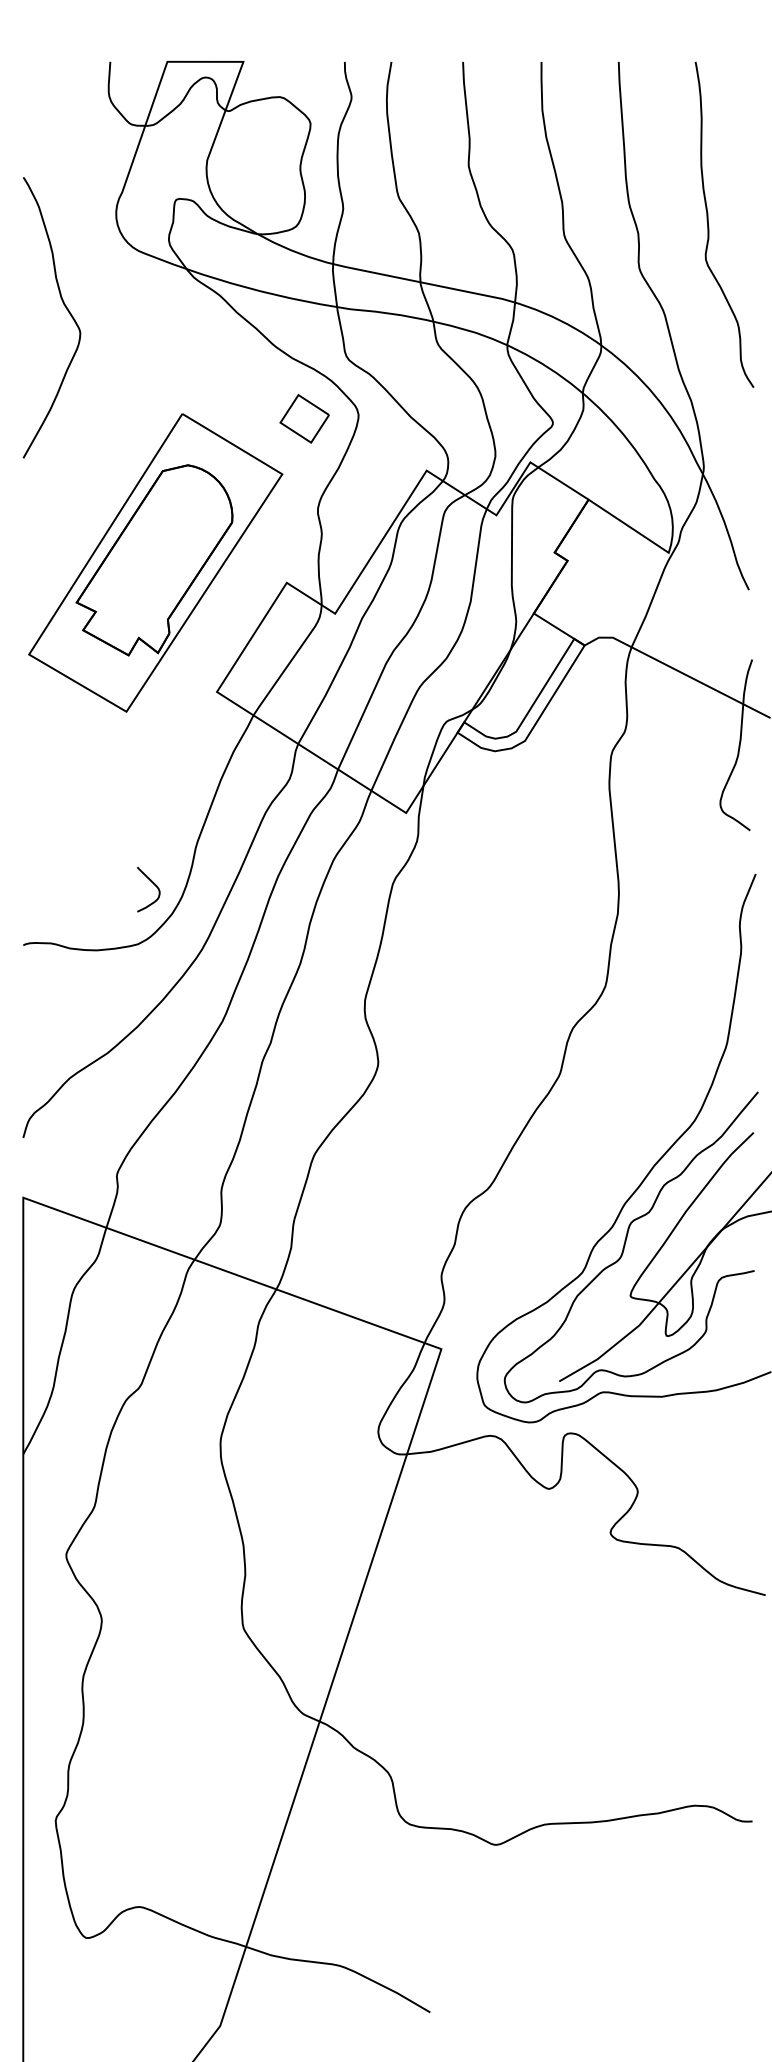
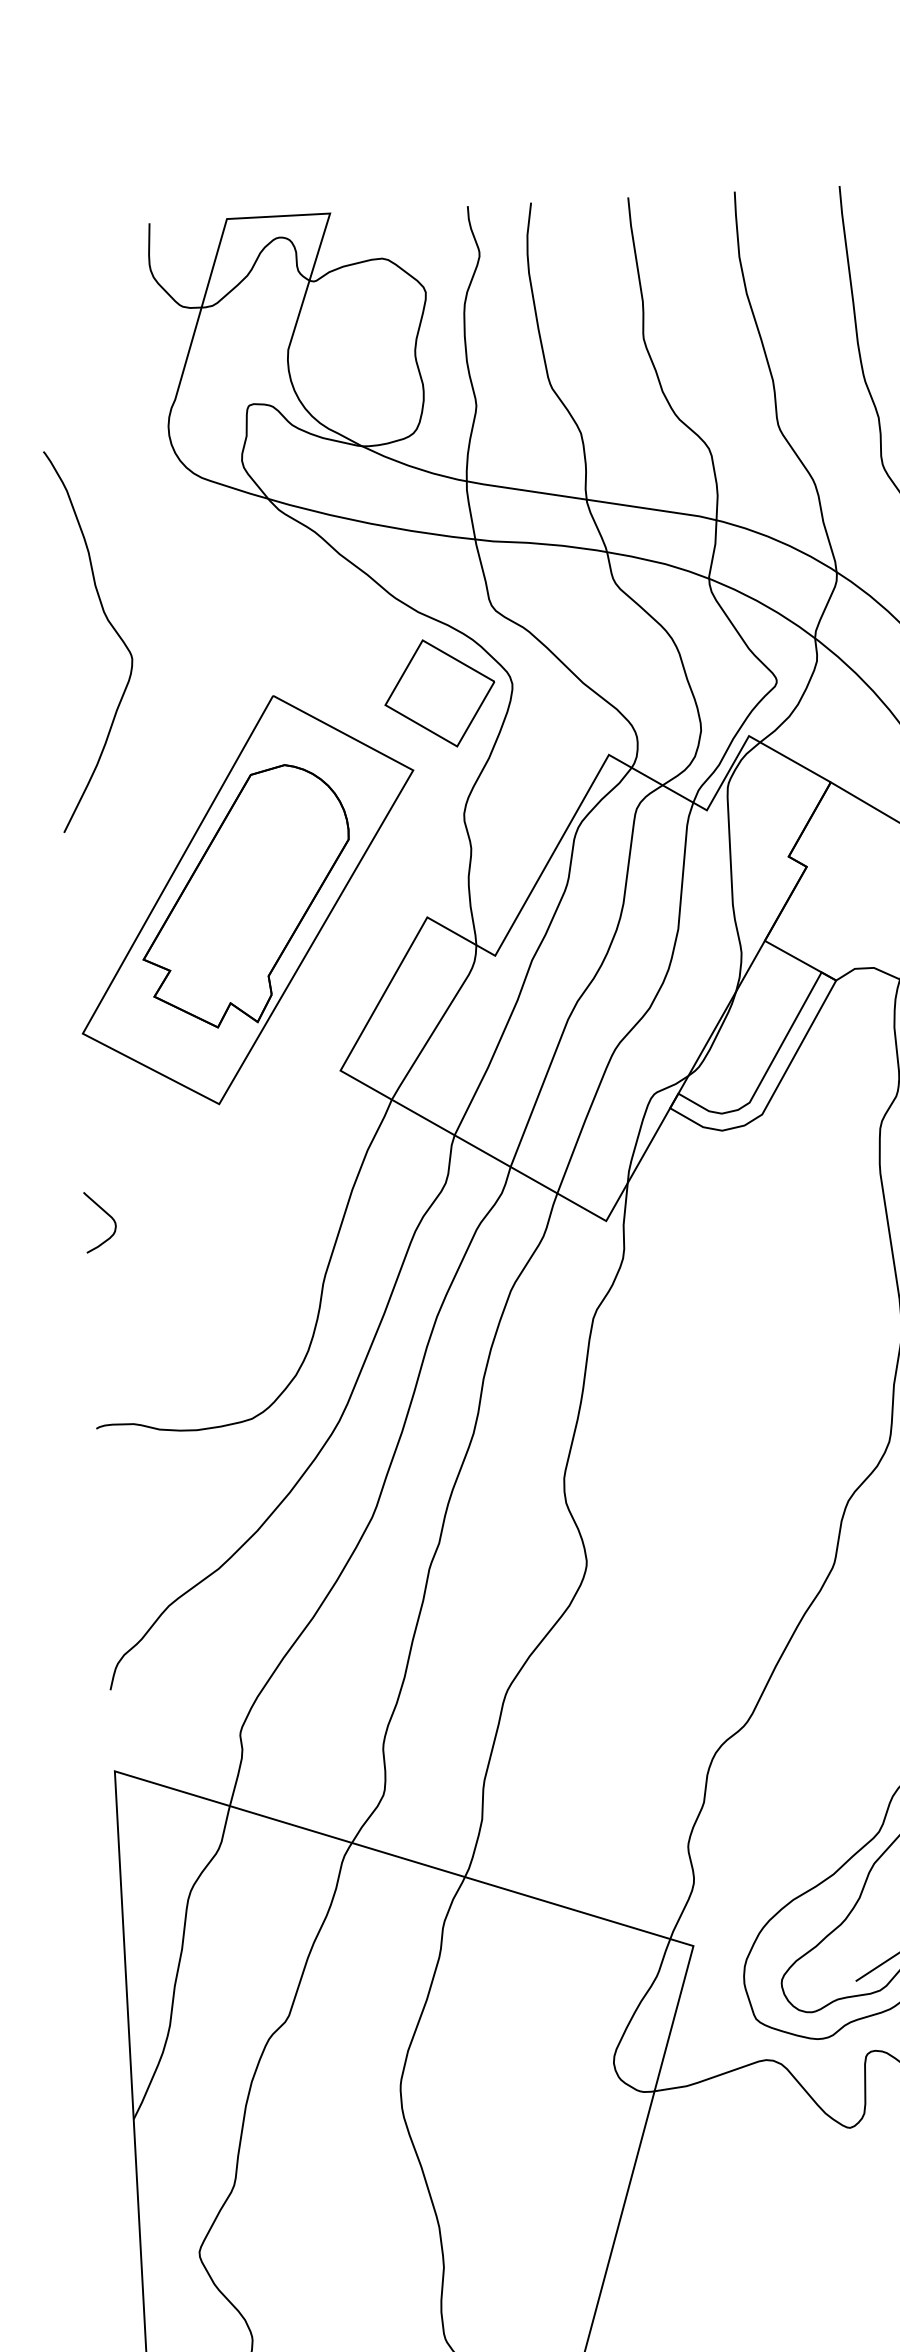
curve: (66, 309) -> (111, 627), moved
part: (304, 418) -> (439, 693), size x1.67
curve: (153, 884) -> (106, 1214), moved

